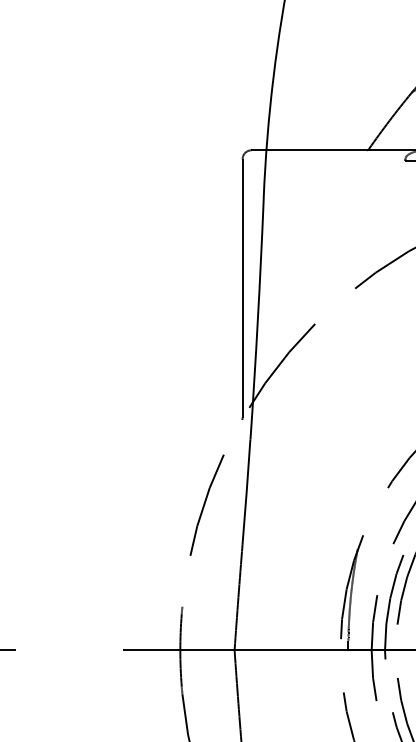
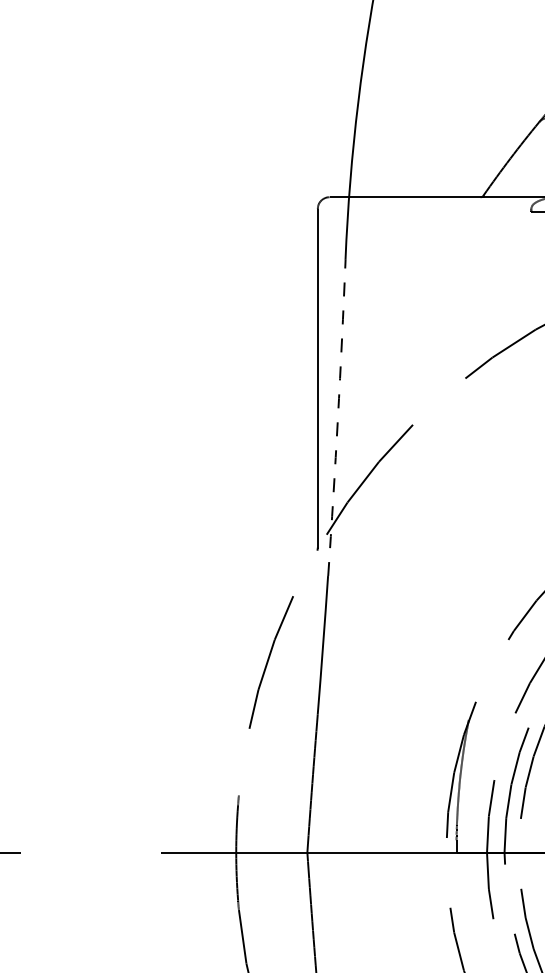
arc: (257, 318) -> (337, 417), solid -> dashed

